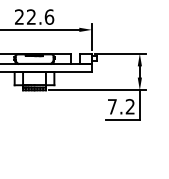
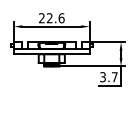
text: (120, 107) -> (108, 77), 7.2 -> 3.7

